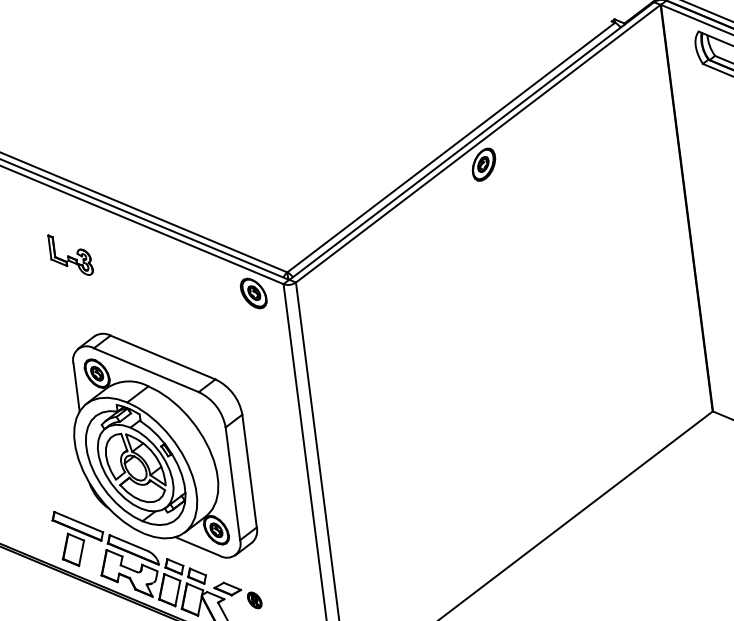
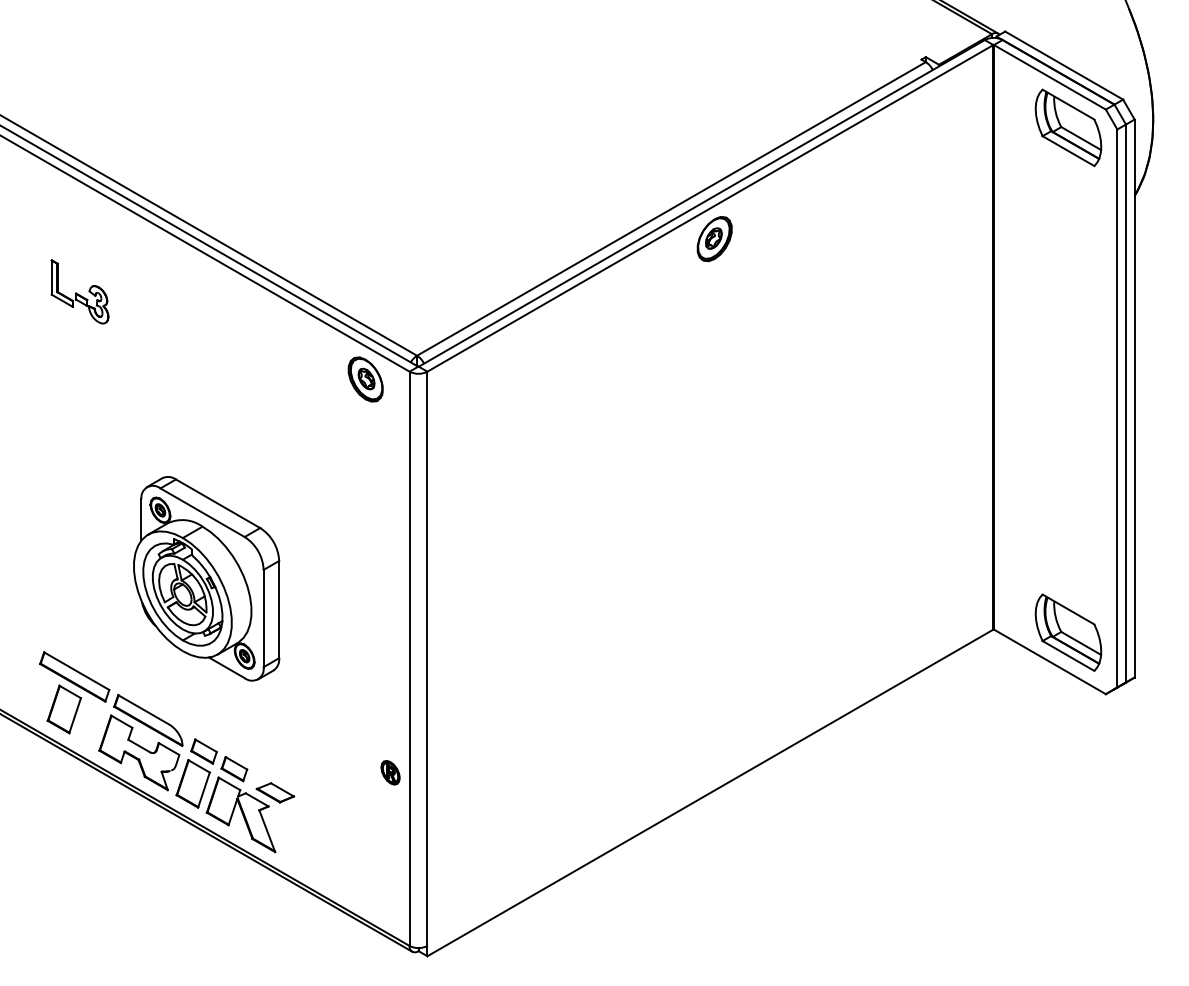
part: (70, 254) -> (79, 291), moved
part: (160, 446) -> (206, 578), size x0.6
part: (254, 600) -> (390, 772), moved

